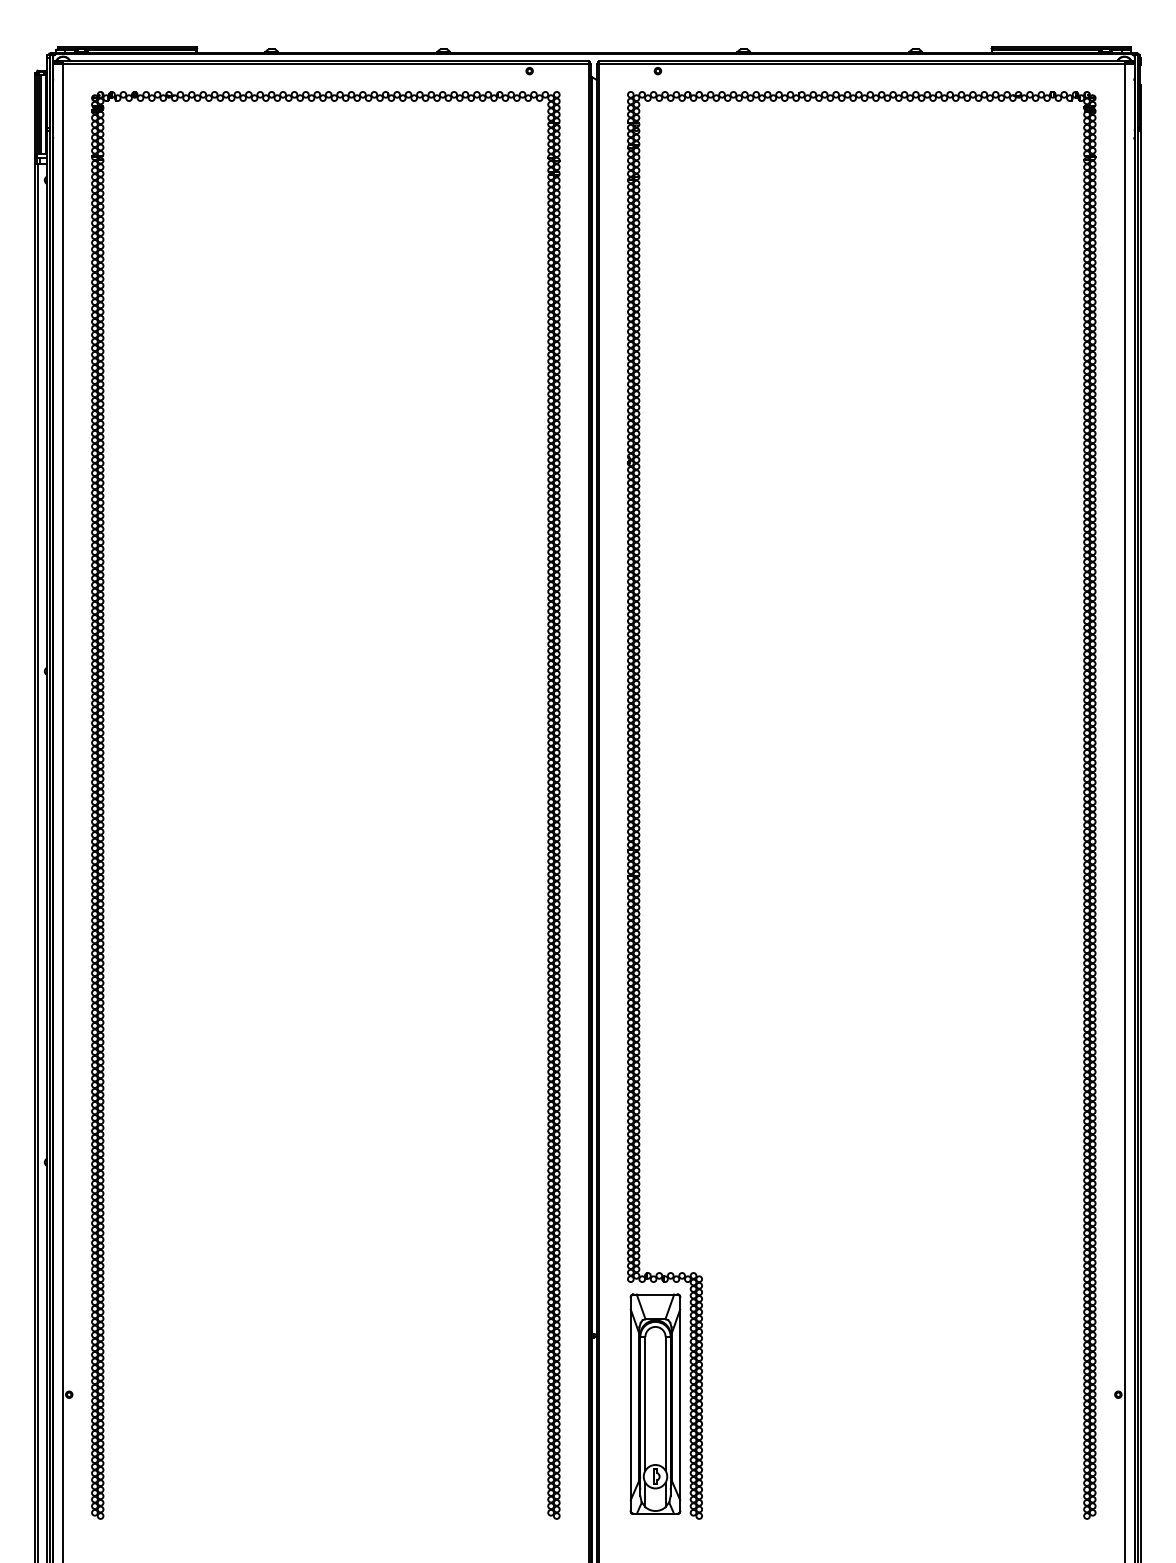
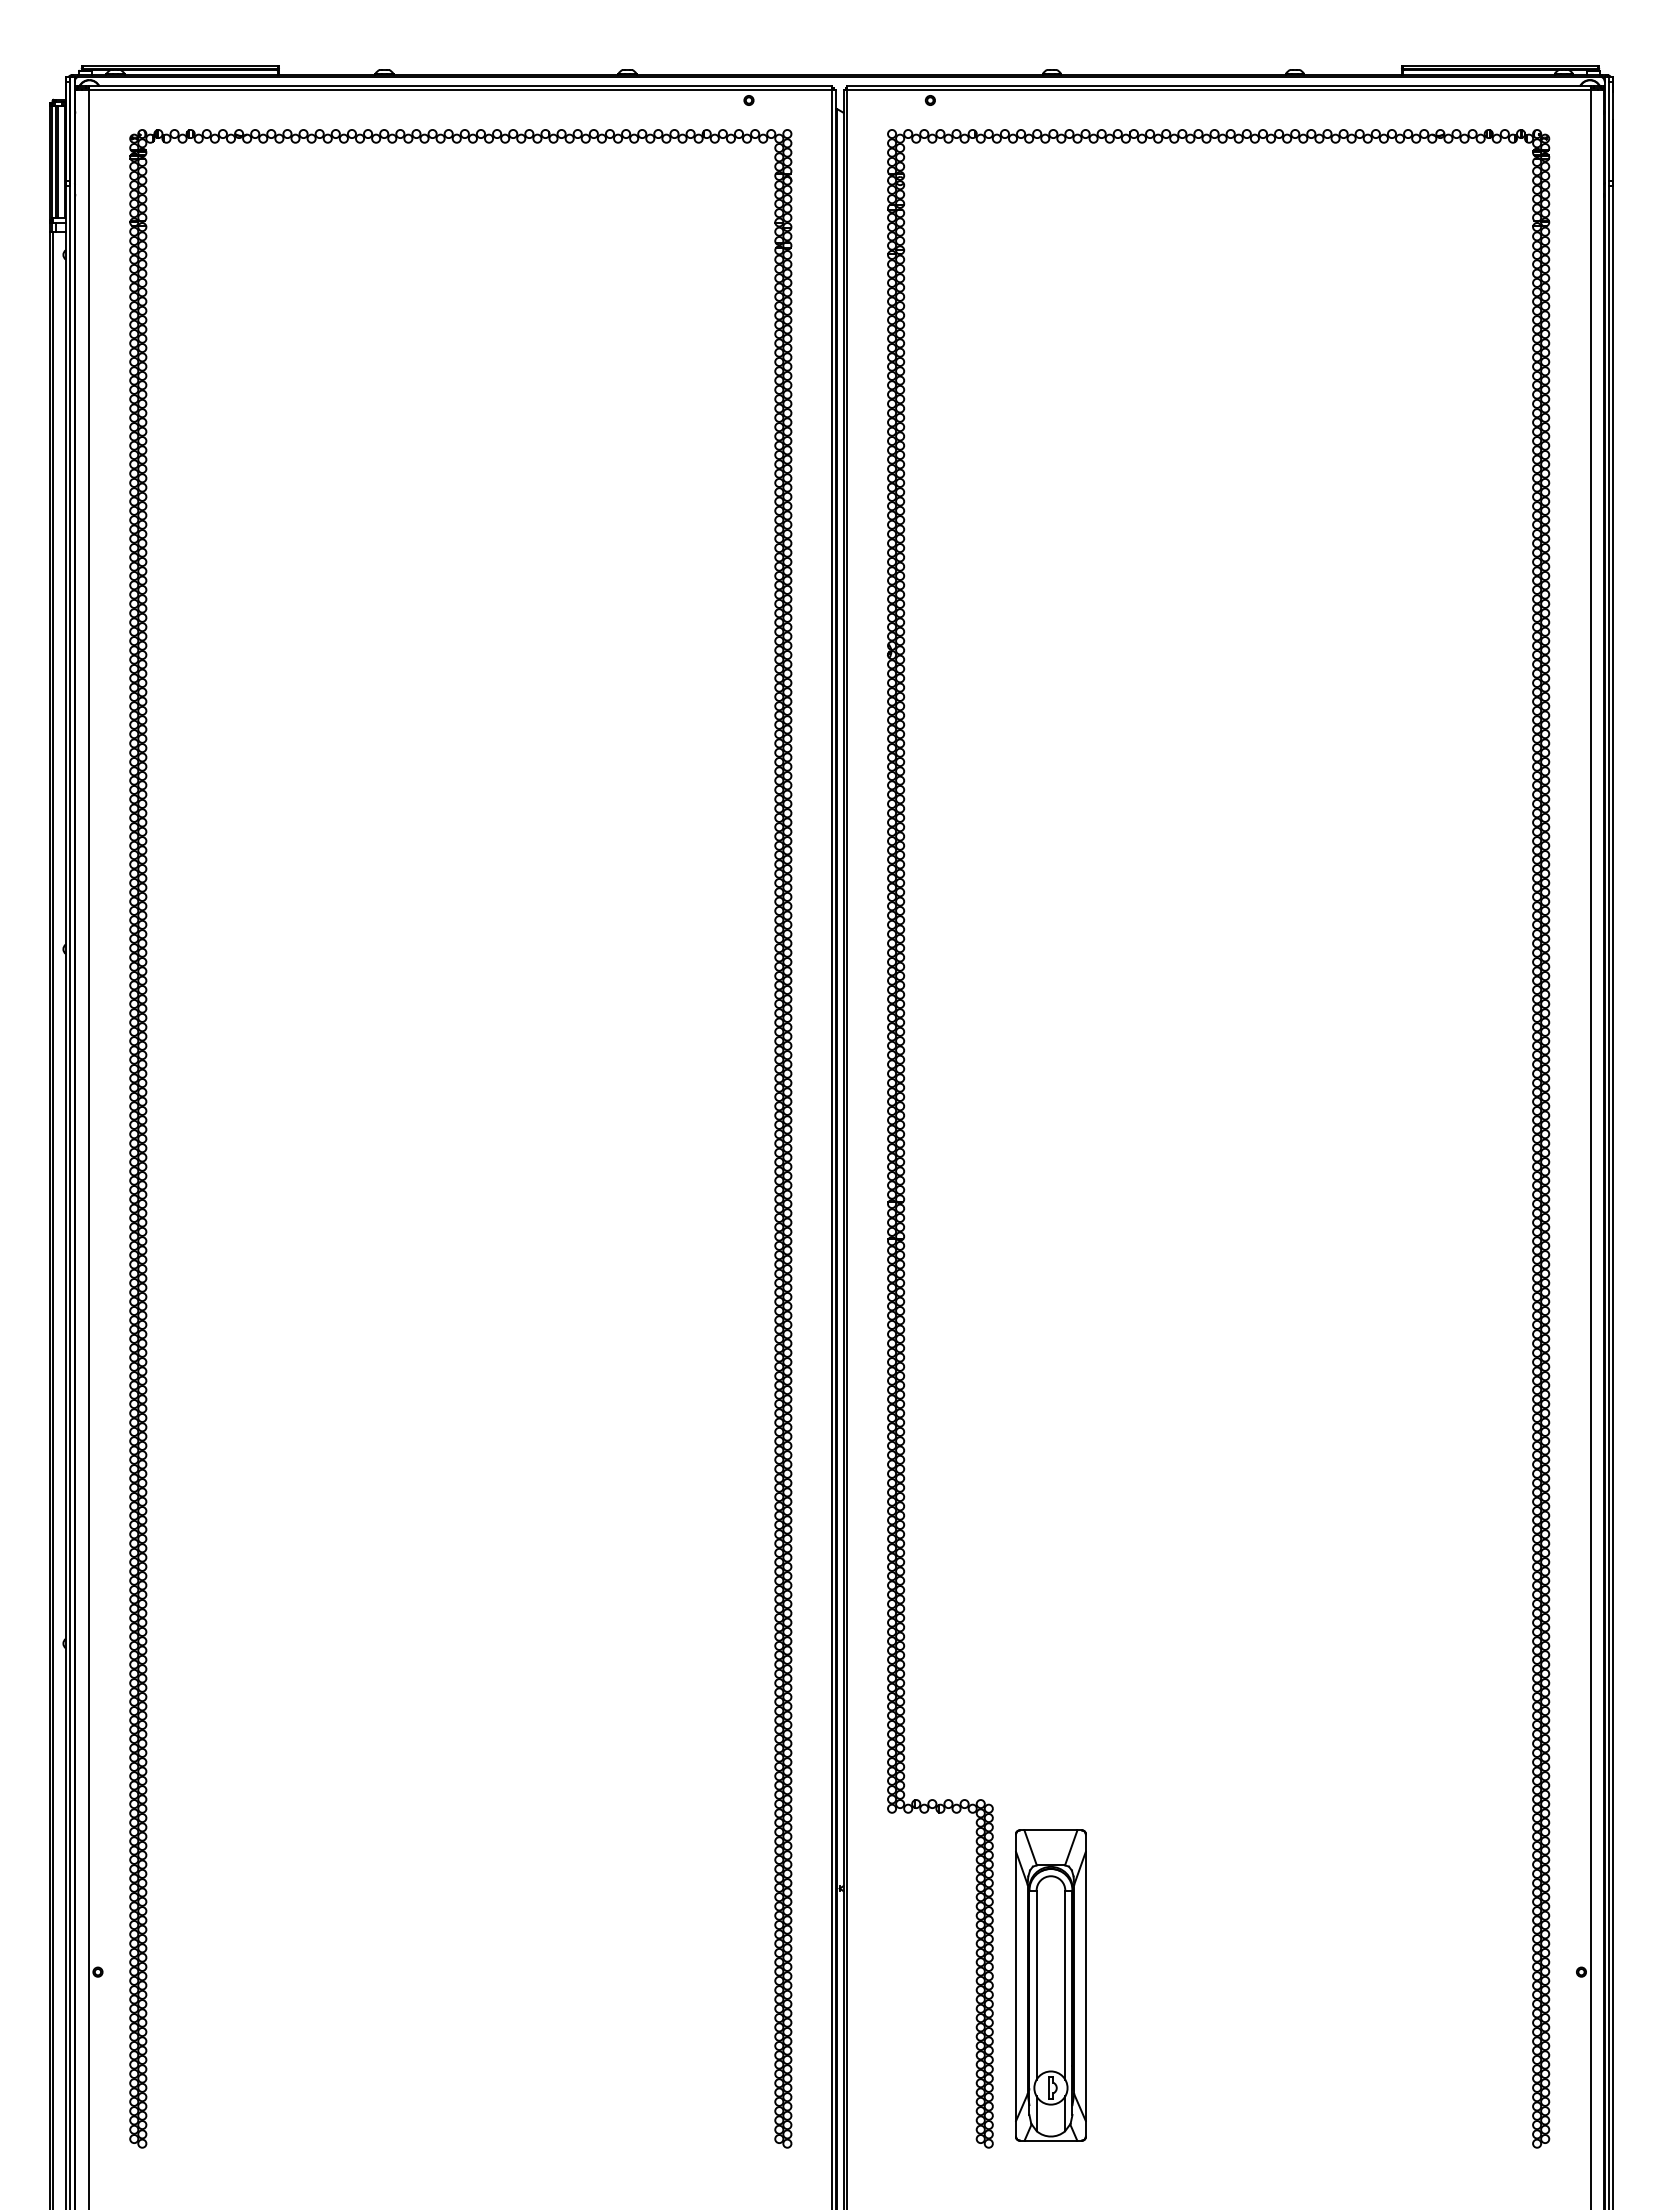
part: (655, 1404) -> (1050, 1985), moved

